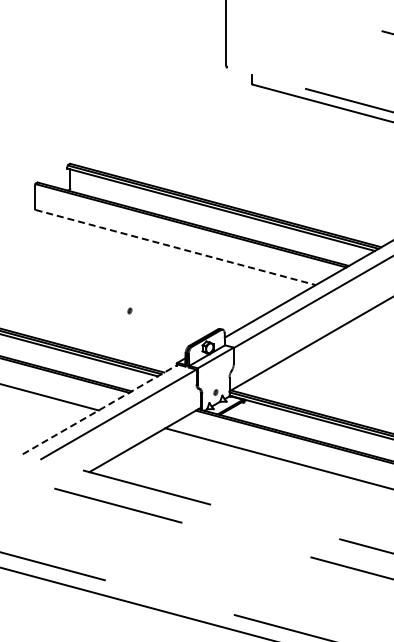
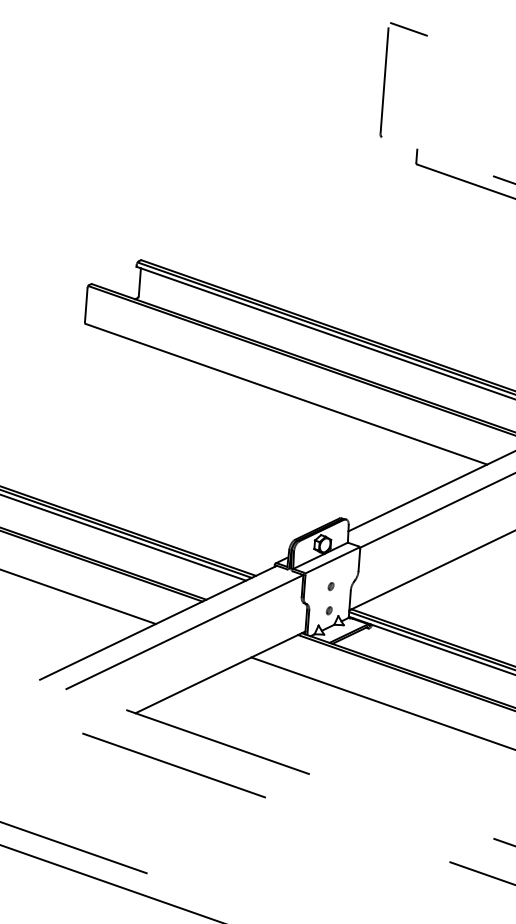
line: (176, 247) -> (287, 394), dashed -> solid
part: (129, 310) -> (330, 585), moved
line: (100, 409) -> (158, 622), dashed -> solid

